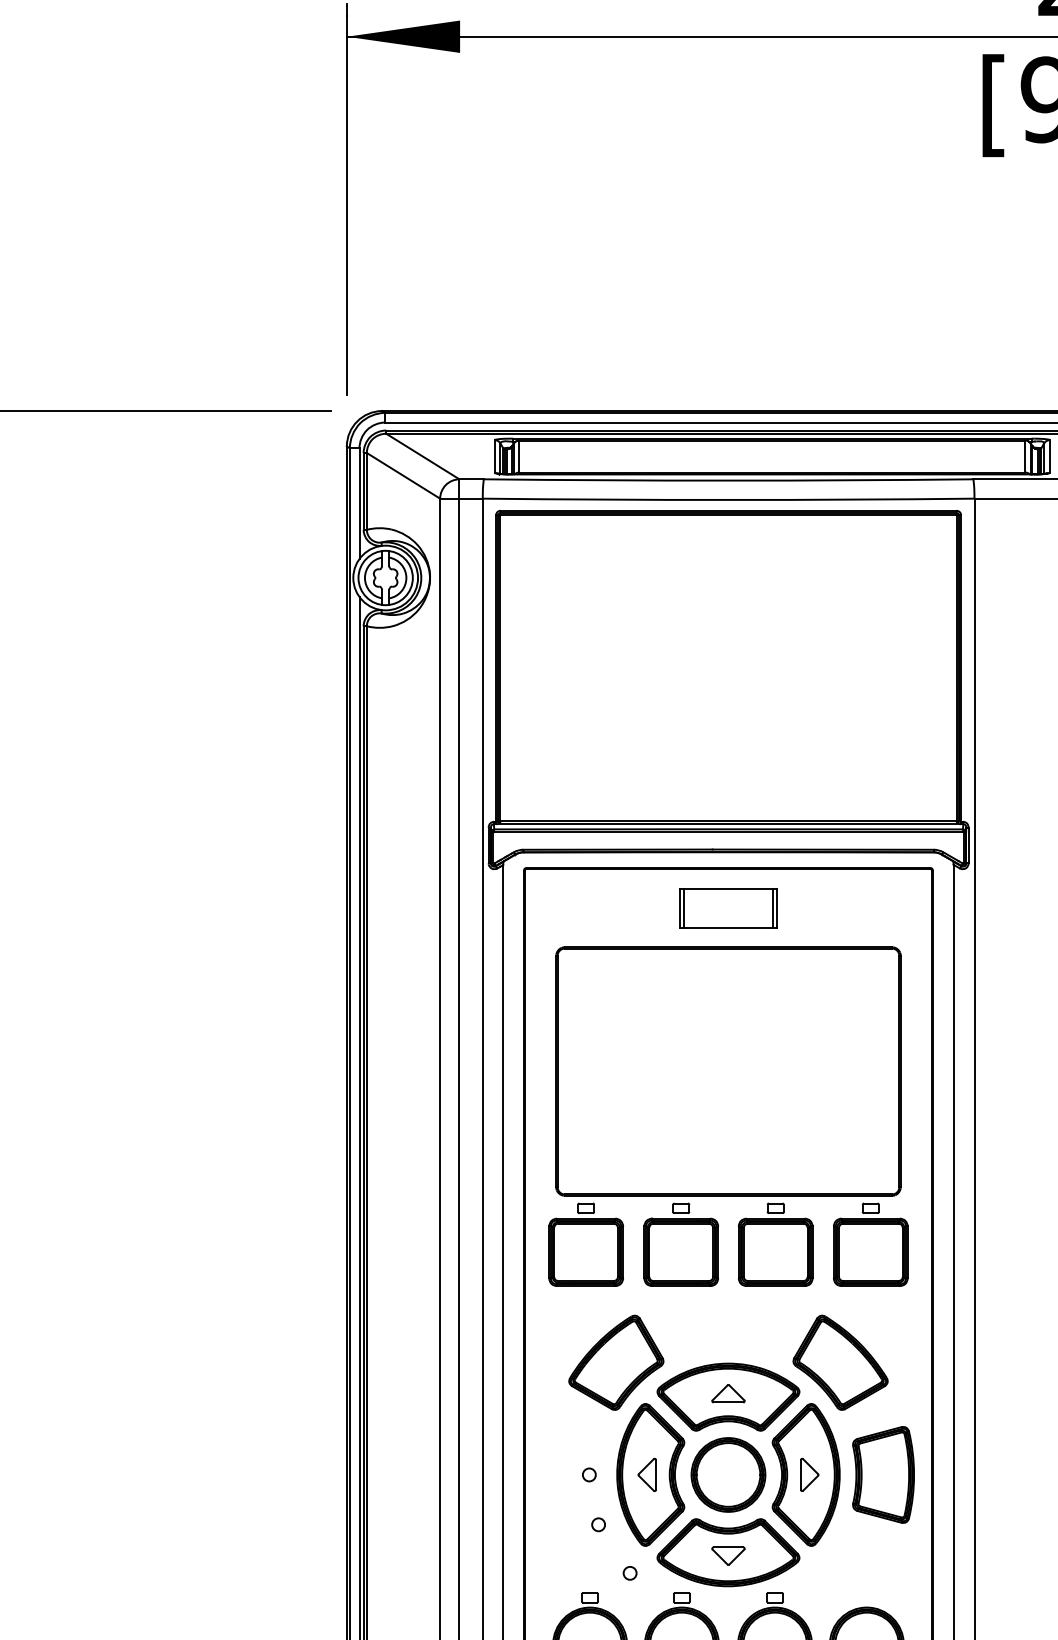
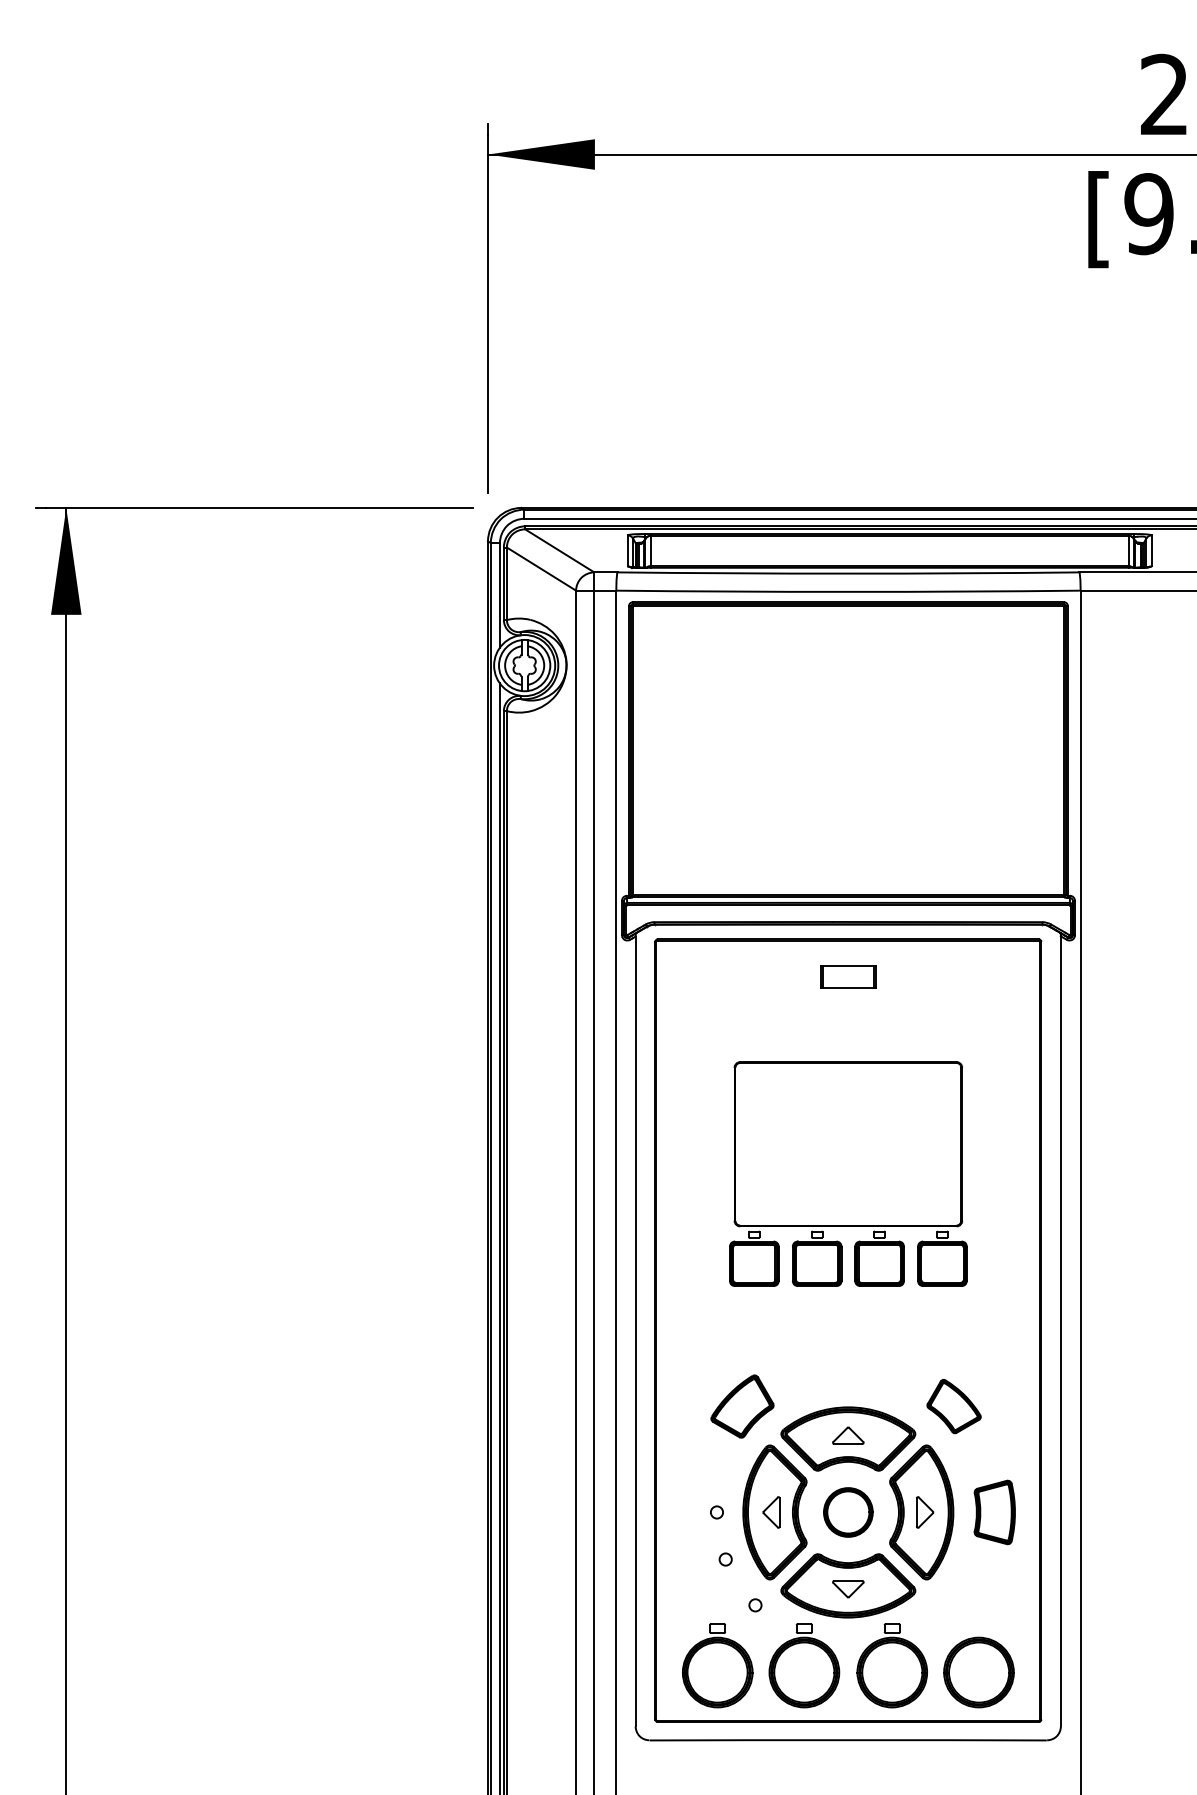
part: (728, 908) -> (848, 977), size x0.6
part: (728, 1115) -> (848, 1173), size x0.7
part: (616, 1362) -> (742, 1406), size x0.7
part: (839, 1362) -> (953, 1406), size x0.6
part: (728, 1474) -> (848, 1512), size x0.7
part: (883, 1474) -> (994, 1512), size x0.7

